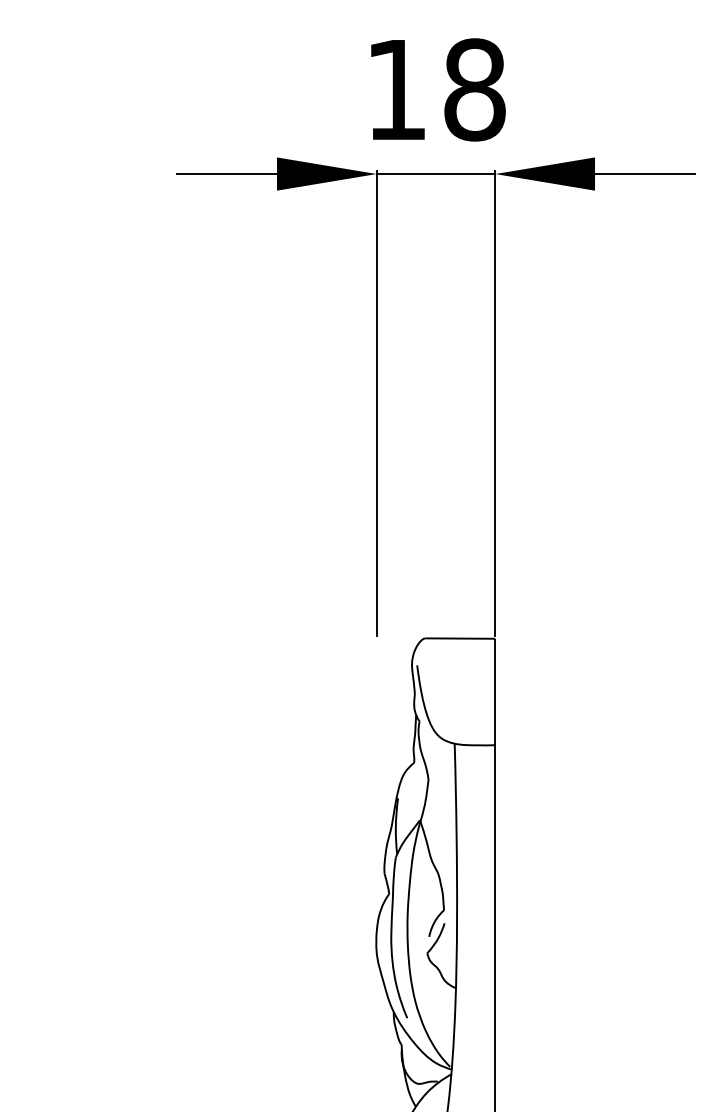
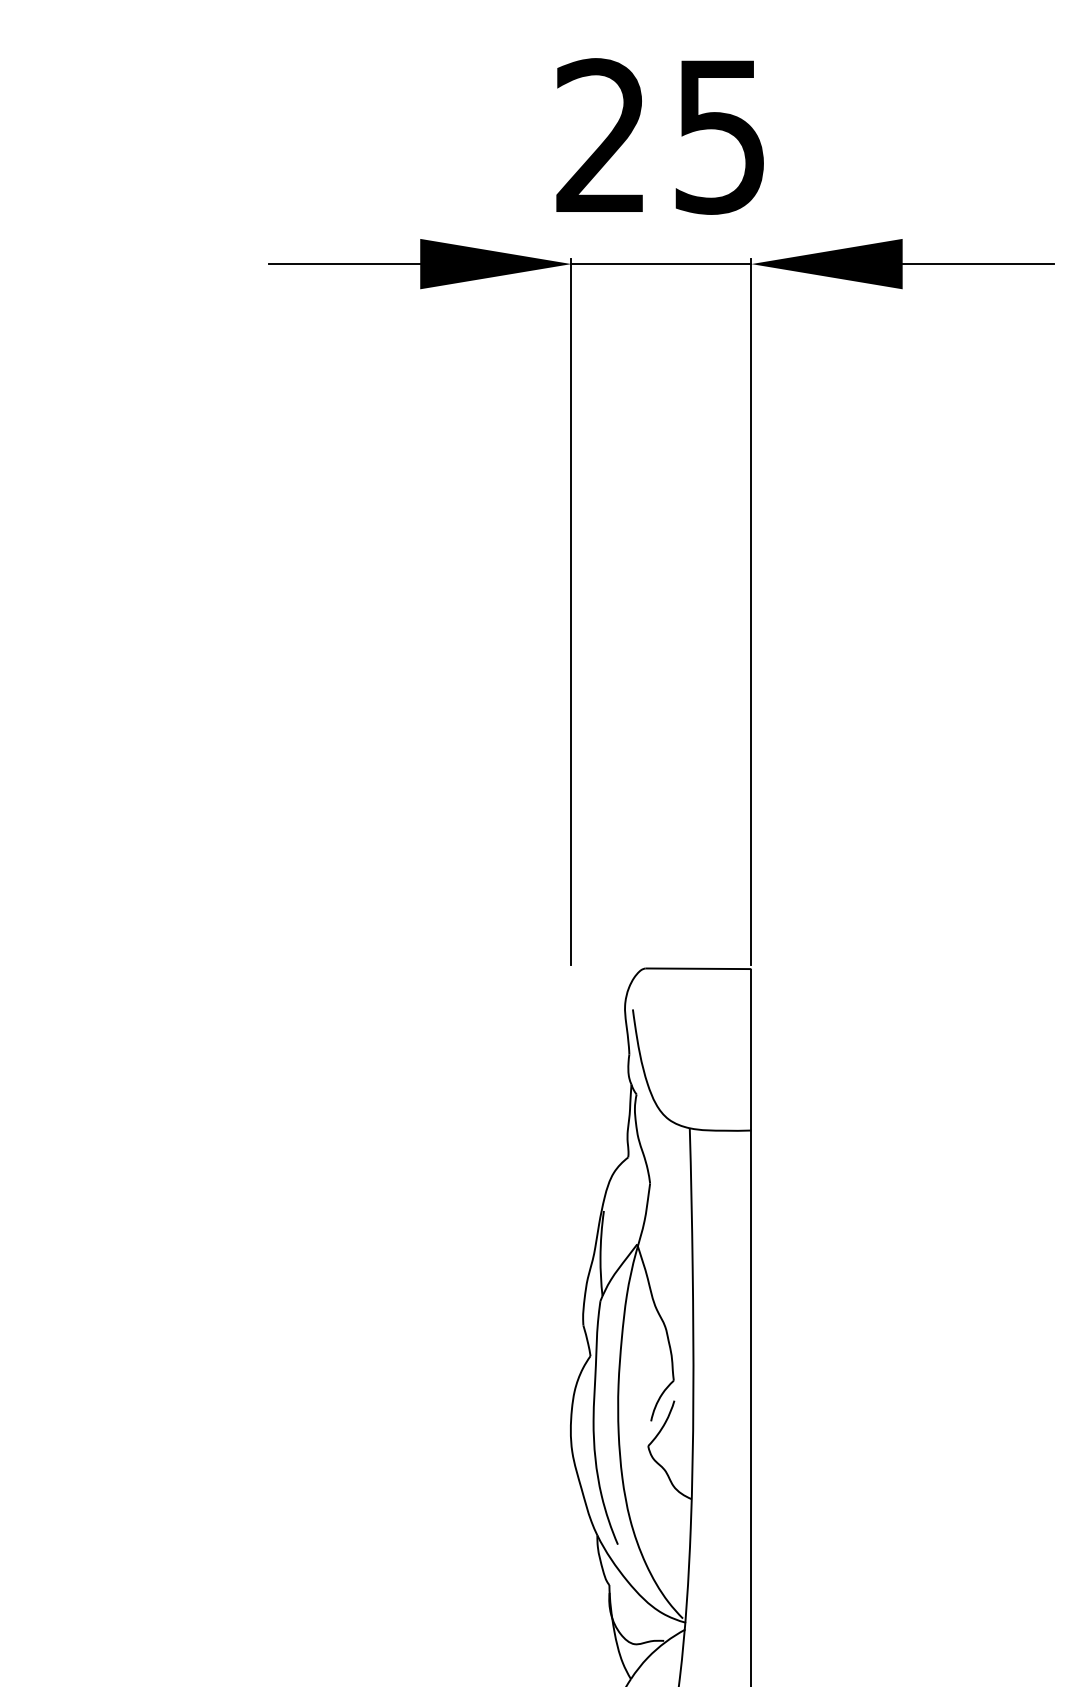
text: (435, 89) -> (660, 135), 18 -> 25

